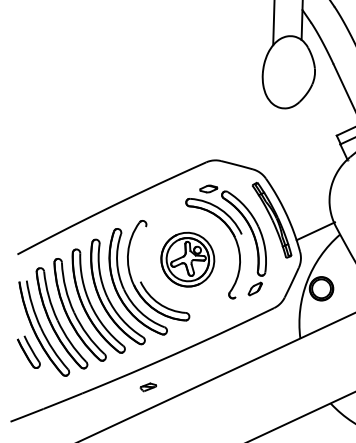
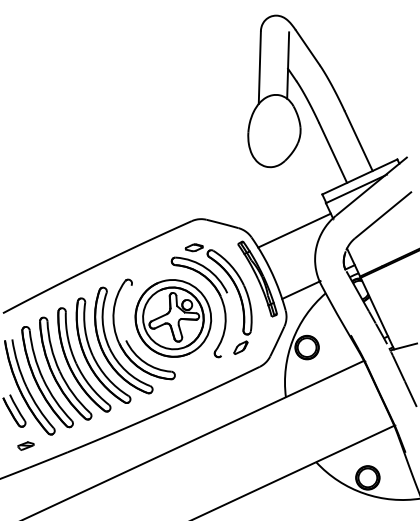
line: (308, 171) -> (294, 230), added
part: (187, 259) -> (173, 318), size x1.43
part: (147, 386) -> (25, 445), moved

